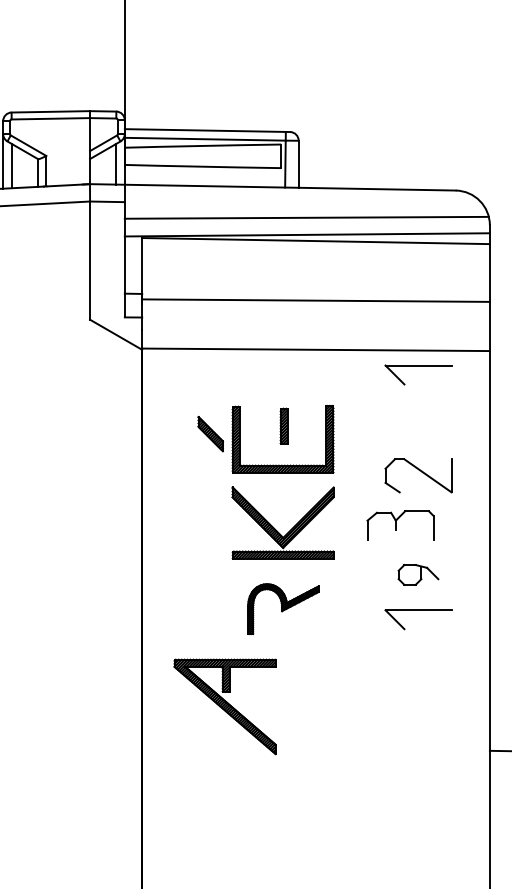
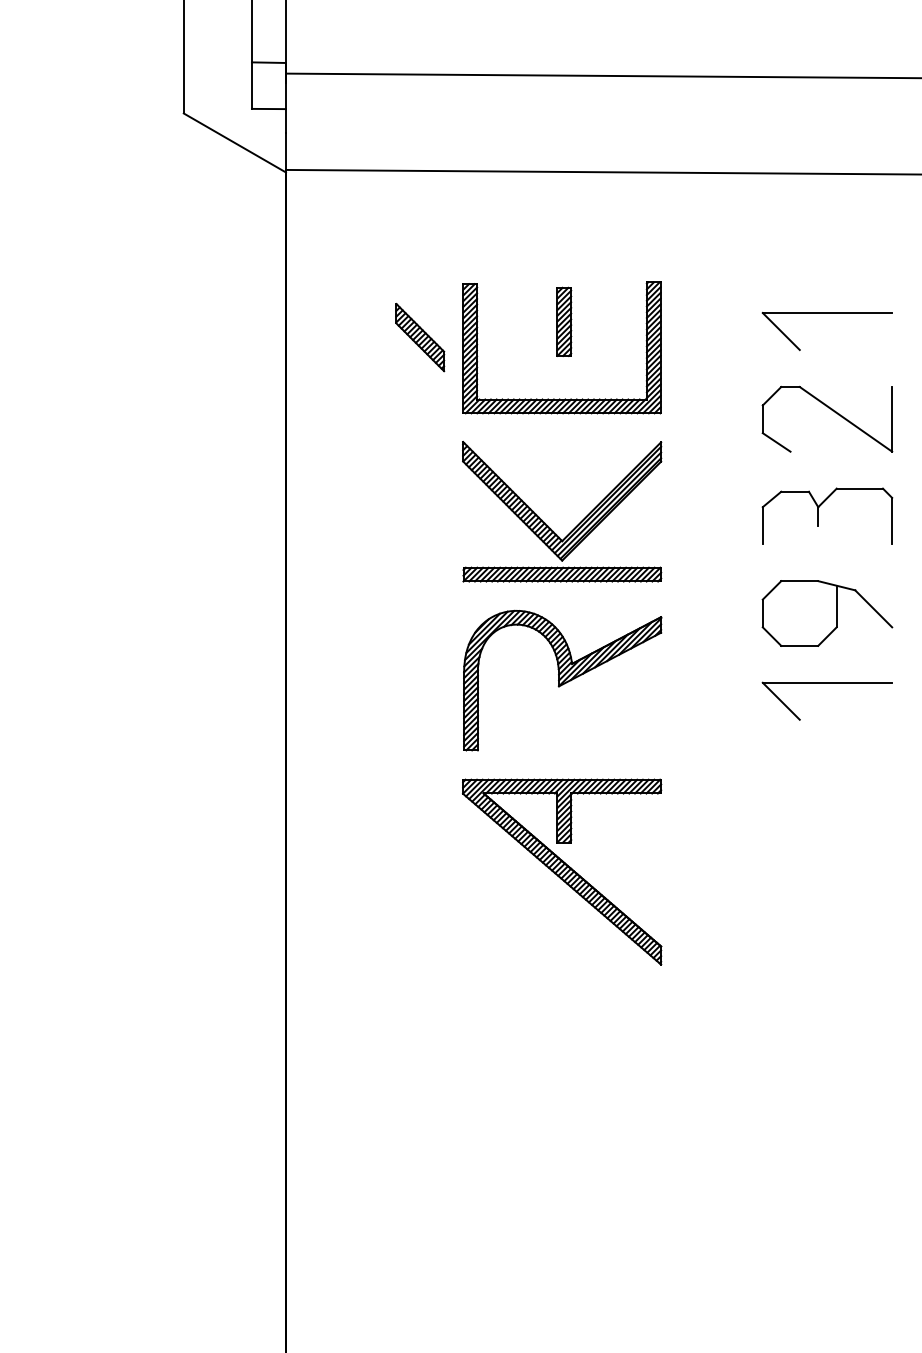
part: (418, 366) -> (827, 314), moved
part: (400, 525) -> (827, 516), moved
part: (418, 574) -> (827, 612), size x1.67
part: (283, 608) -> (562, 679), size x1.43
part: (224, 706) -> (560, 871), moved

